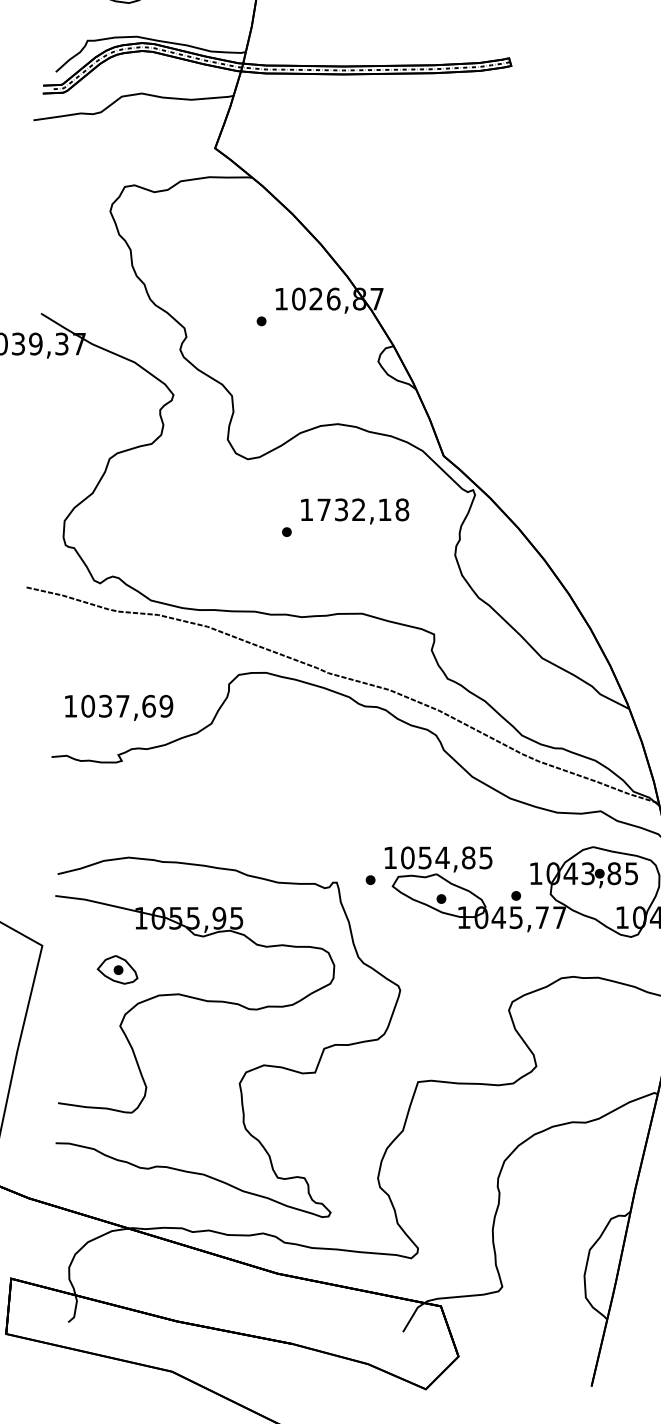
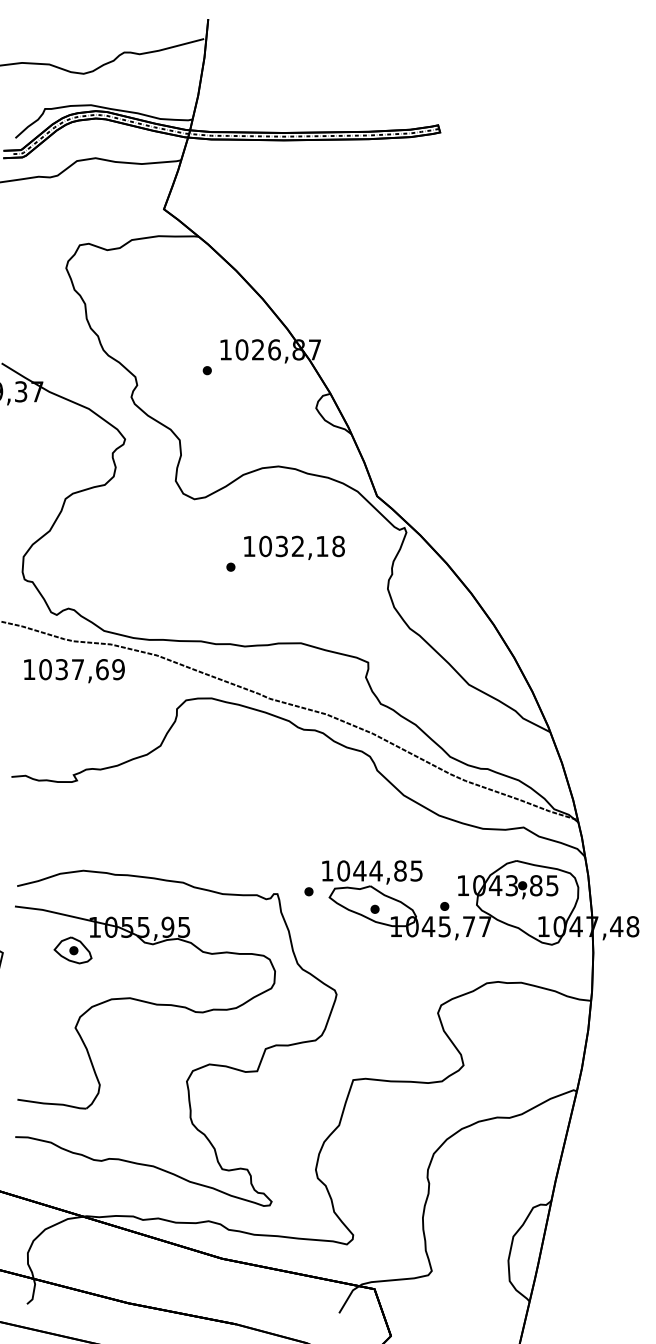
text: (323, 509) -> (265, 546), 1732,18 -> 1032,18
text: (119, 708) -> (74, 671), moved
text: (424, 857) -> (359, 870), 1054,85 -> 1044,85
part: (117, 969) -> (72, 950), moved

